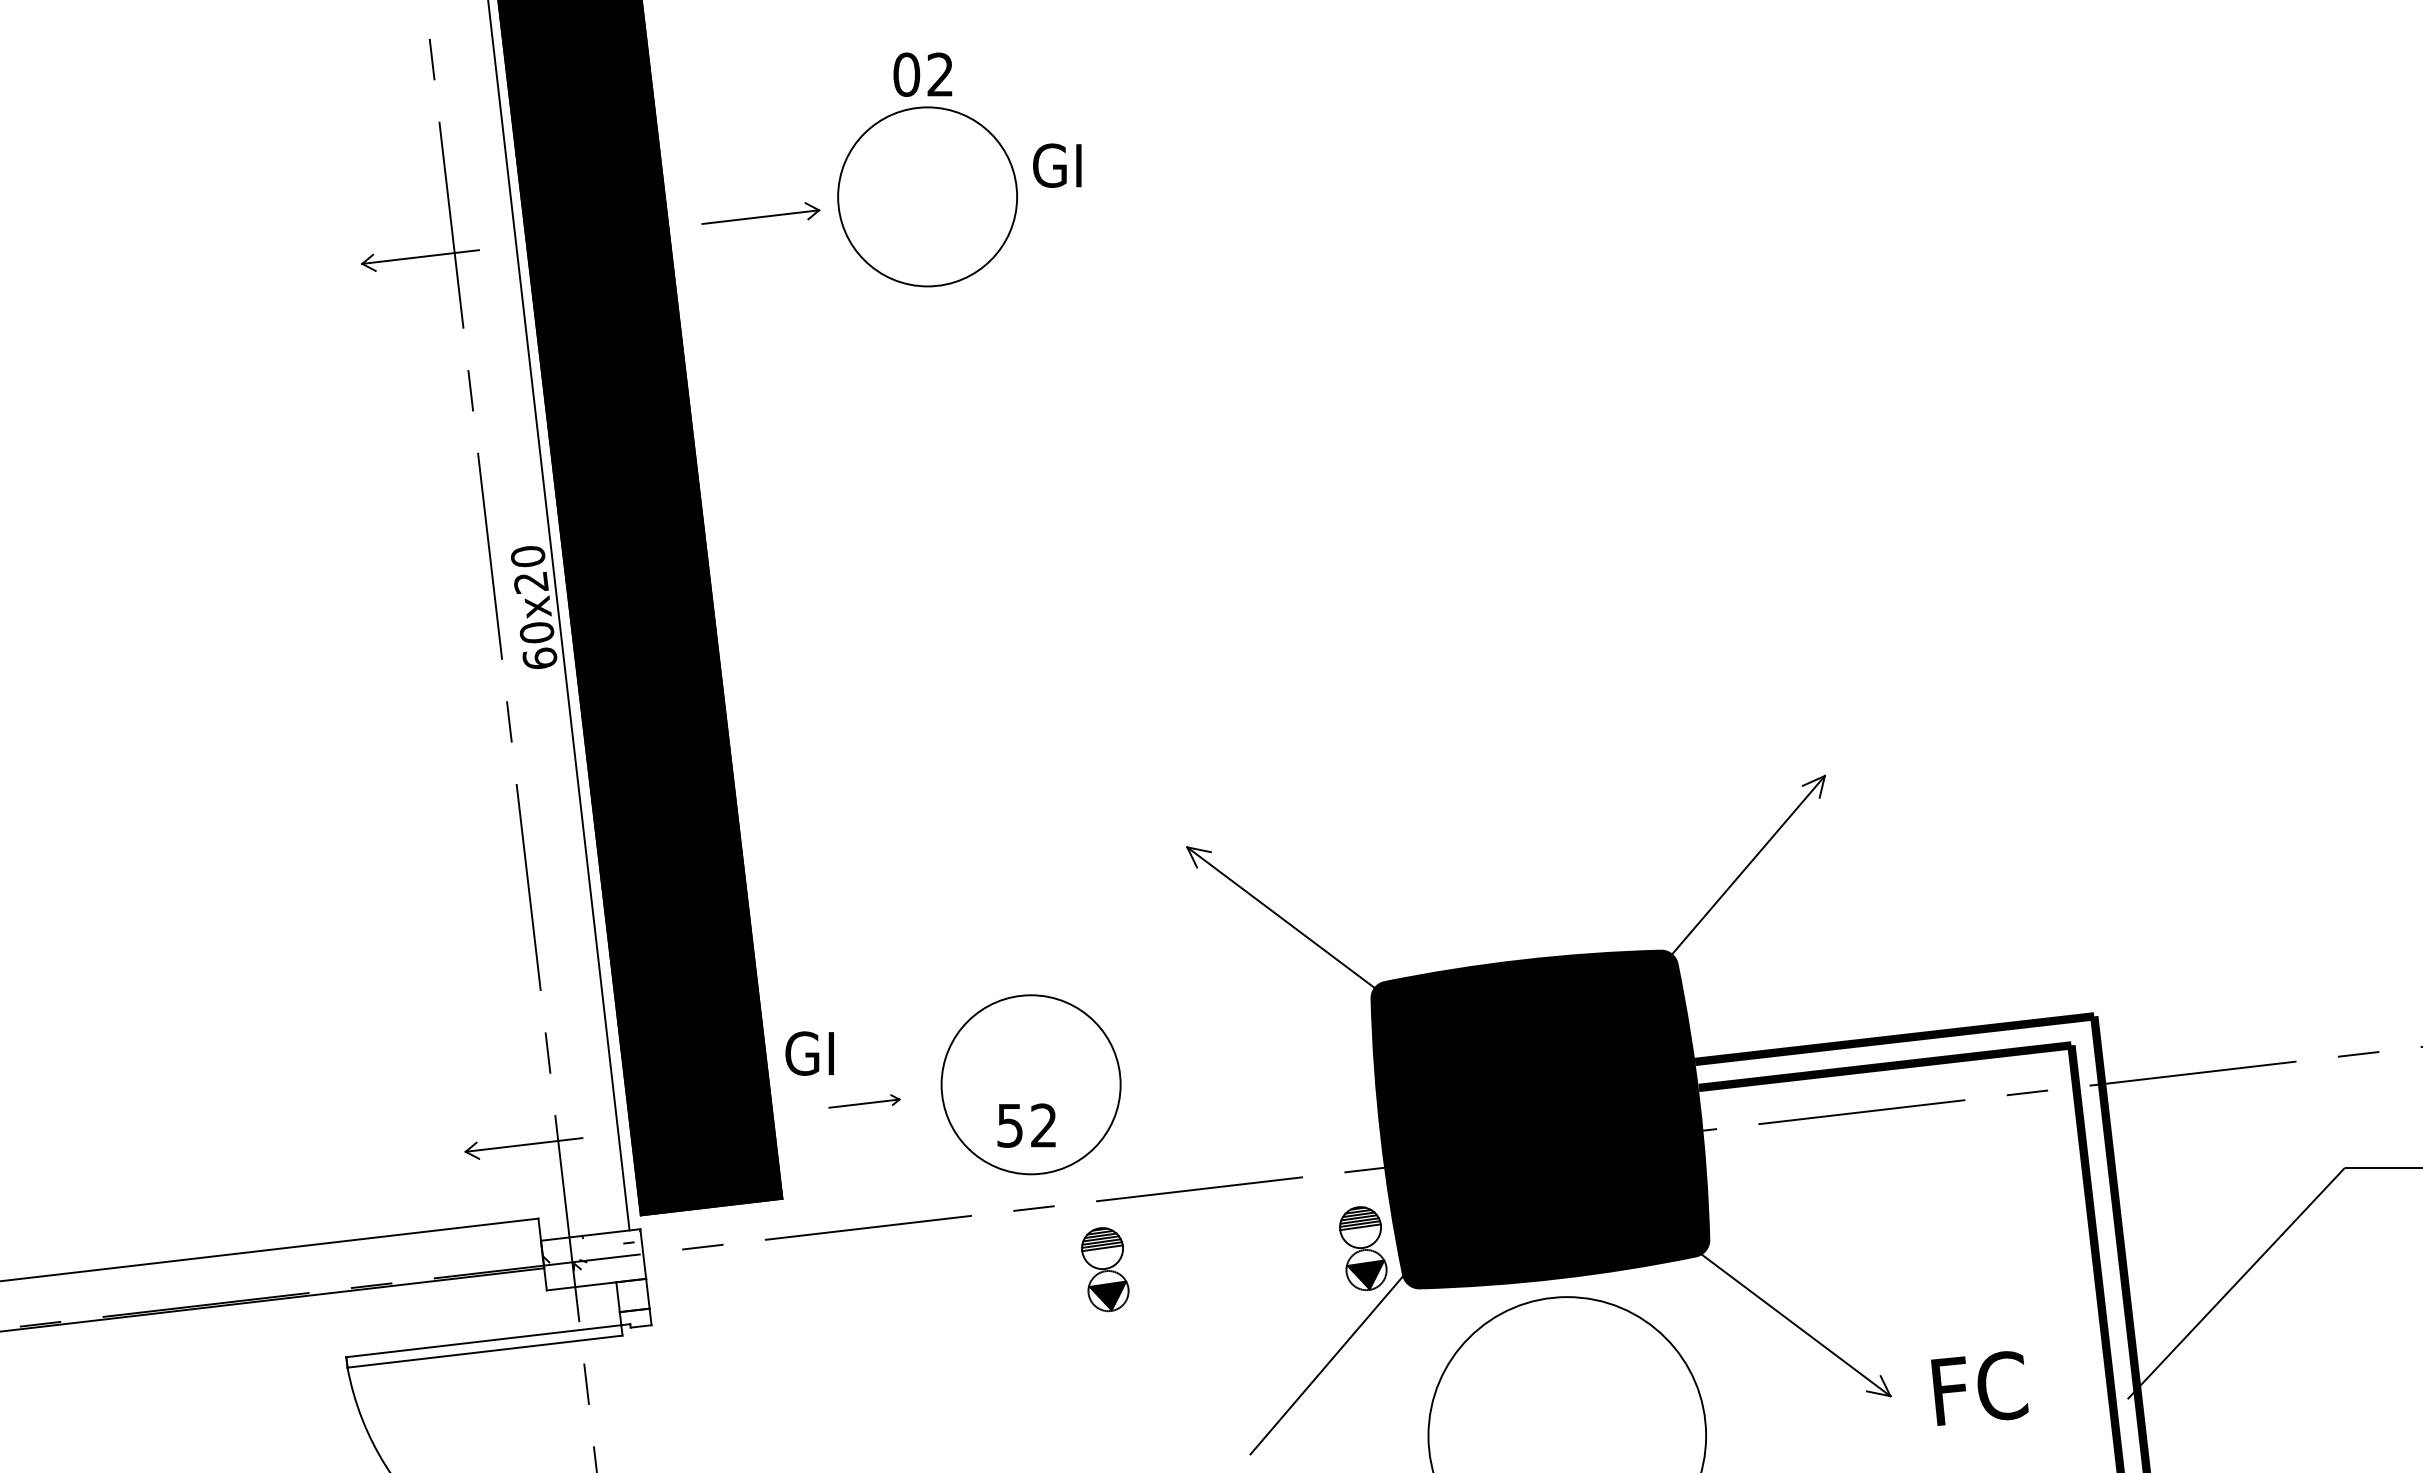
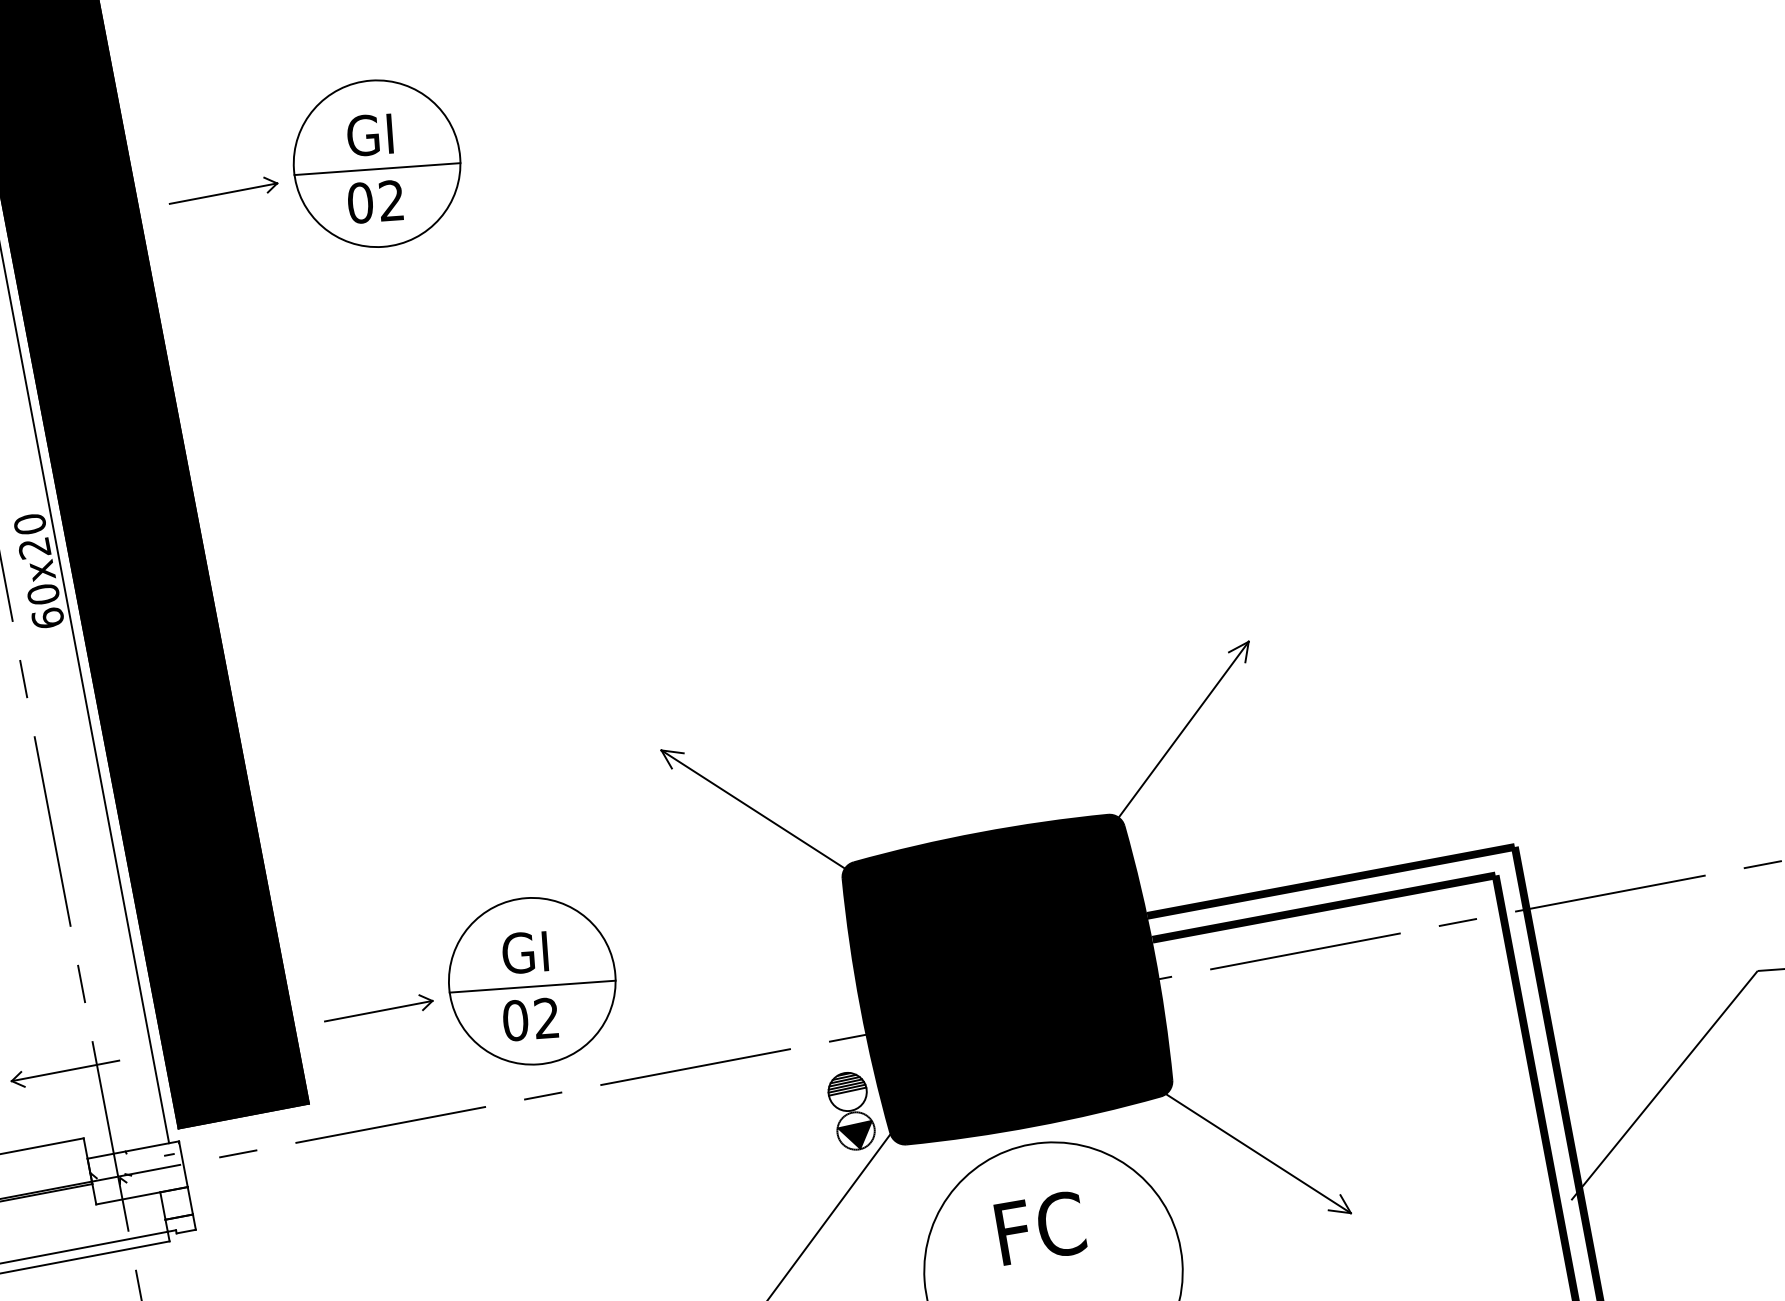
text: (922, 74) -> (375, 201), moved
text: (1057, 165) -> (370, 134), moved
line: (927, 202) -> (377, 168), added
text: (809, 1053) -> (524, 952), moved
line: (1030, 1090) -> (532, 986), added
part: (864, 1101) -> (378, 1007), size x1.67
text: (1010, 1125) -> (515, 1020), 52 -> 02
part: (1105, 1269) -> (613, 1147), removed
text: (1979, 1388) -> (1040, 1228), moved

